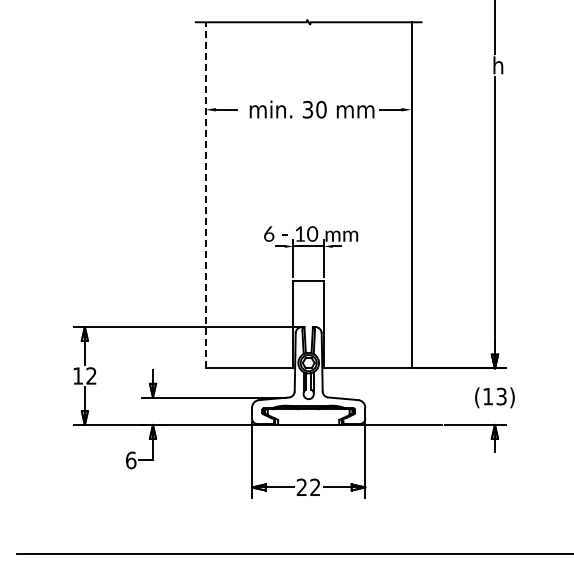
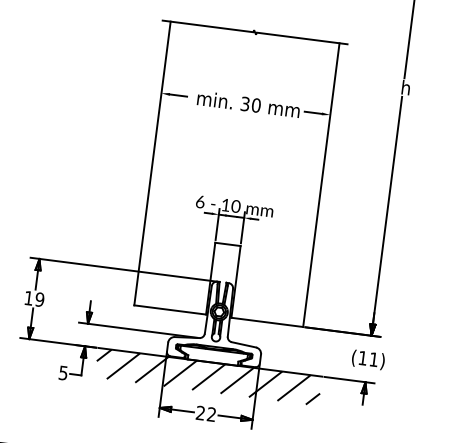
line: (205, 194) -> (152, 162), dashed -> solid
text: (91, 375) -> (39, 299), 12 -> 19
text: (501, 396) -> (373, 359), (13) -> (11)
hatch: (305, 442) -> (208, 376), added
text: (131, 460) -> (63, 373), 6 -> 5

